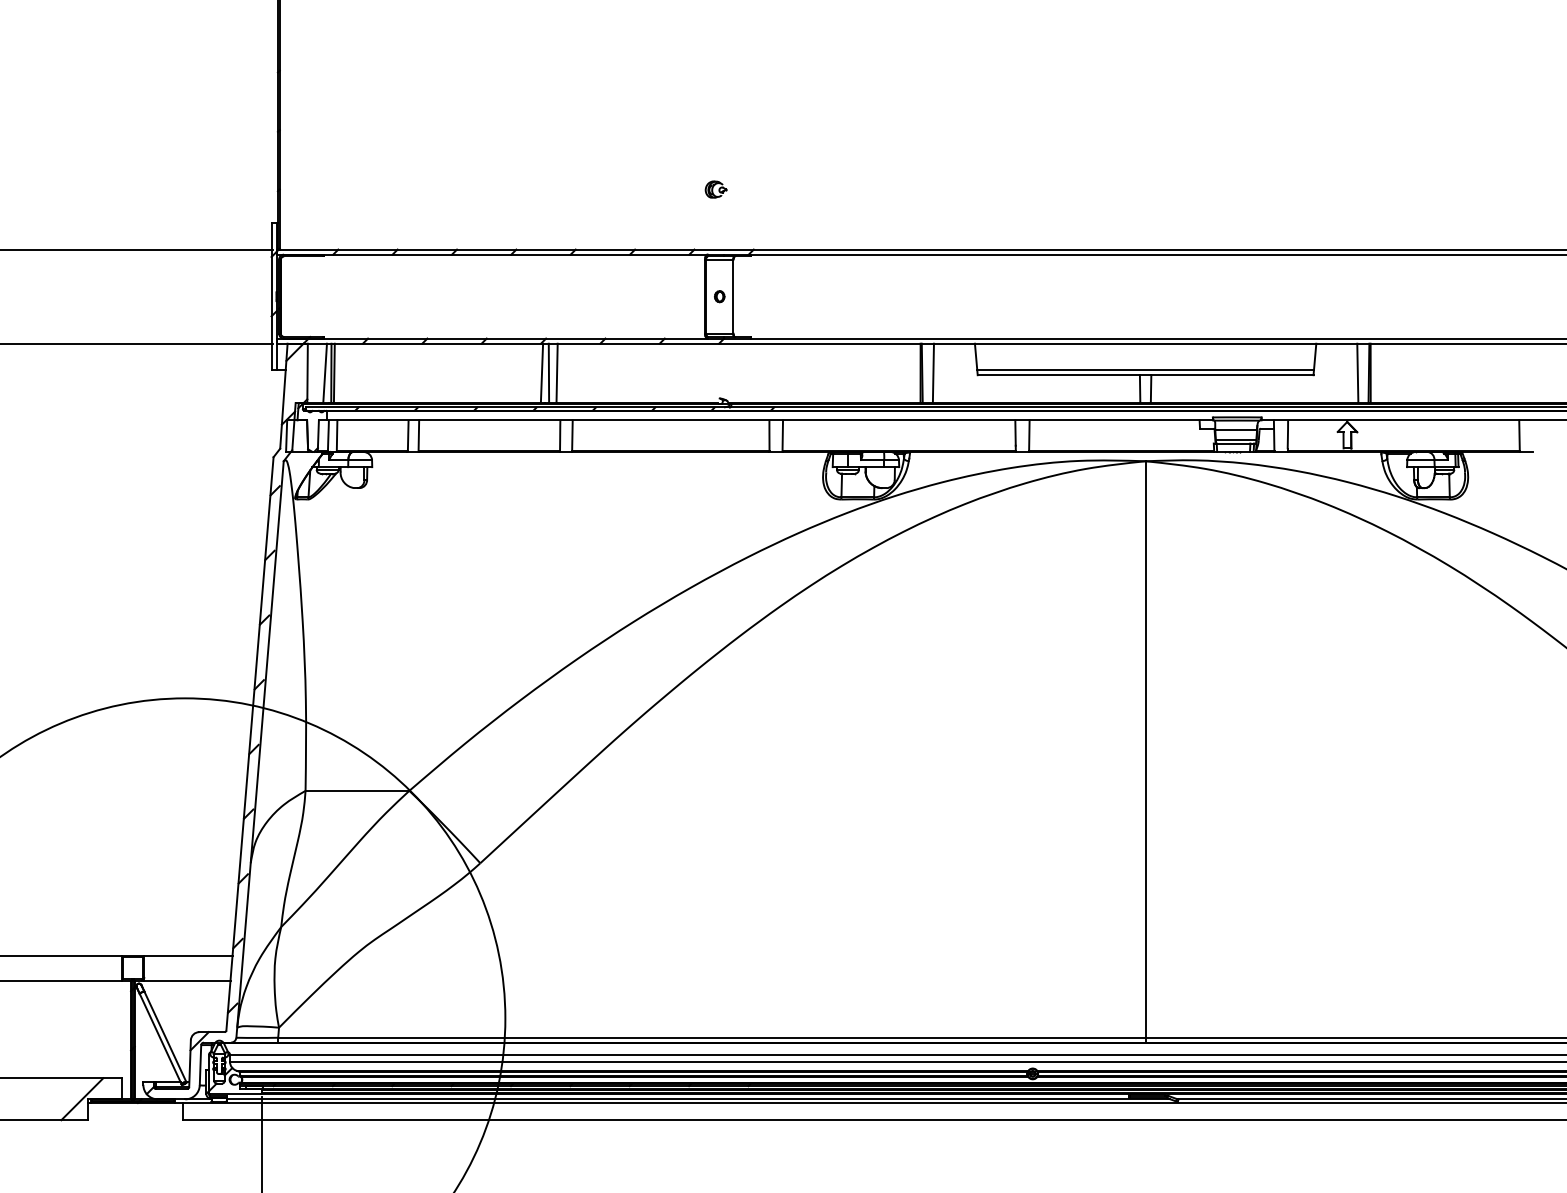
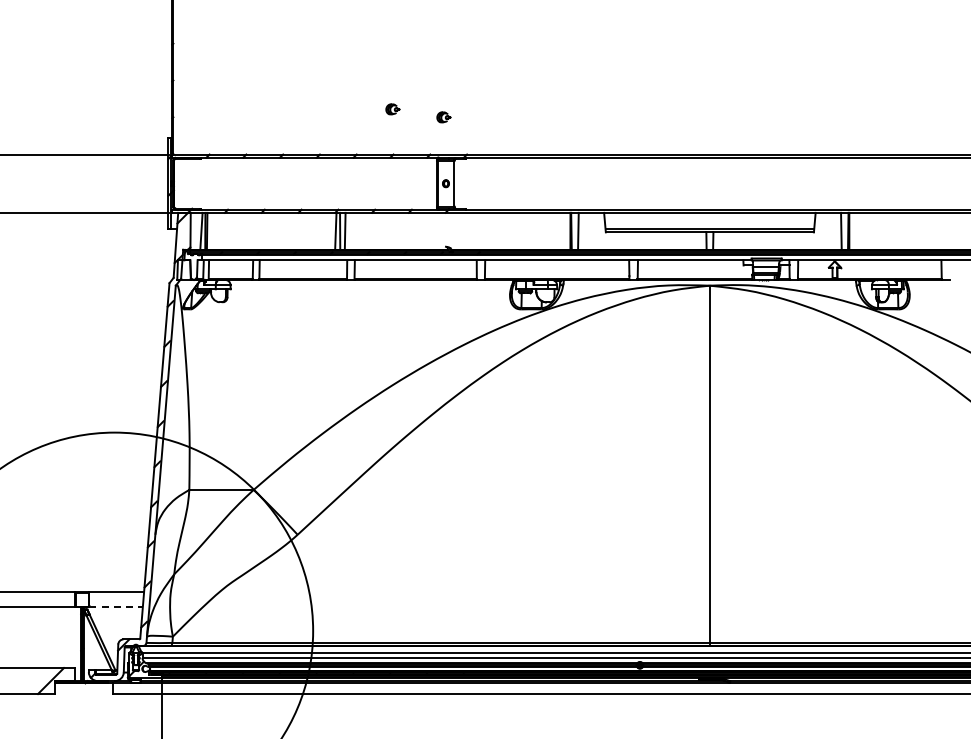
part: (633, 176) -> (392, 109), added
line: (188, 980) -> (116, 607), solid -> dashed

